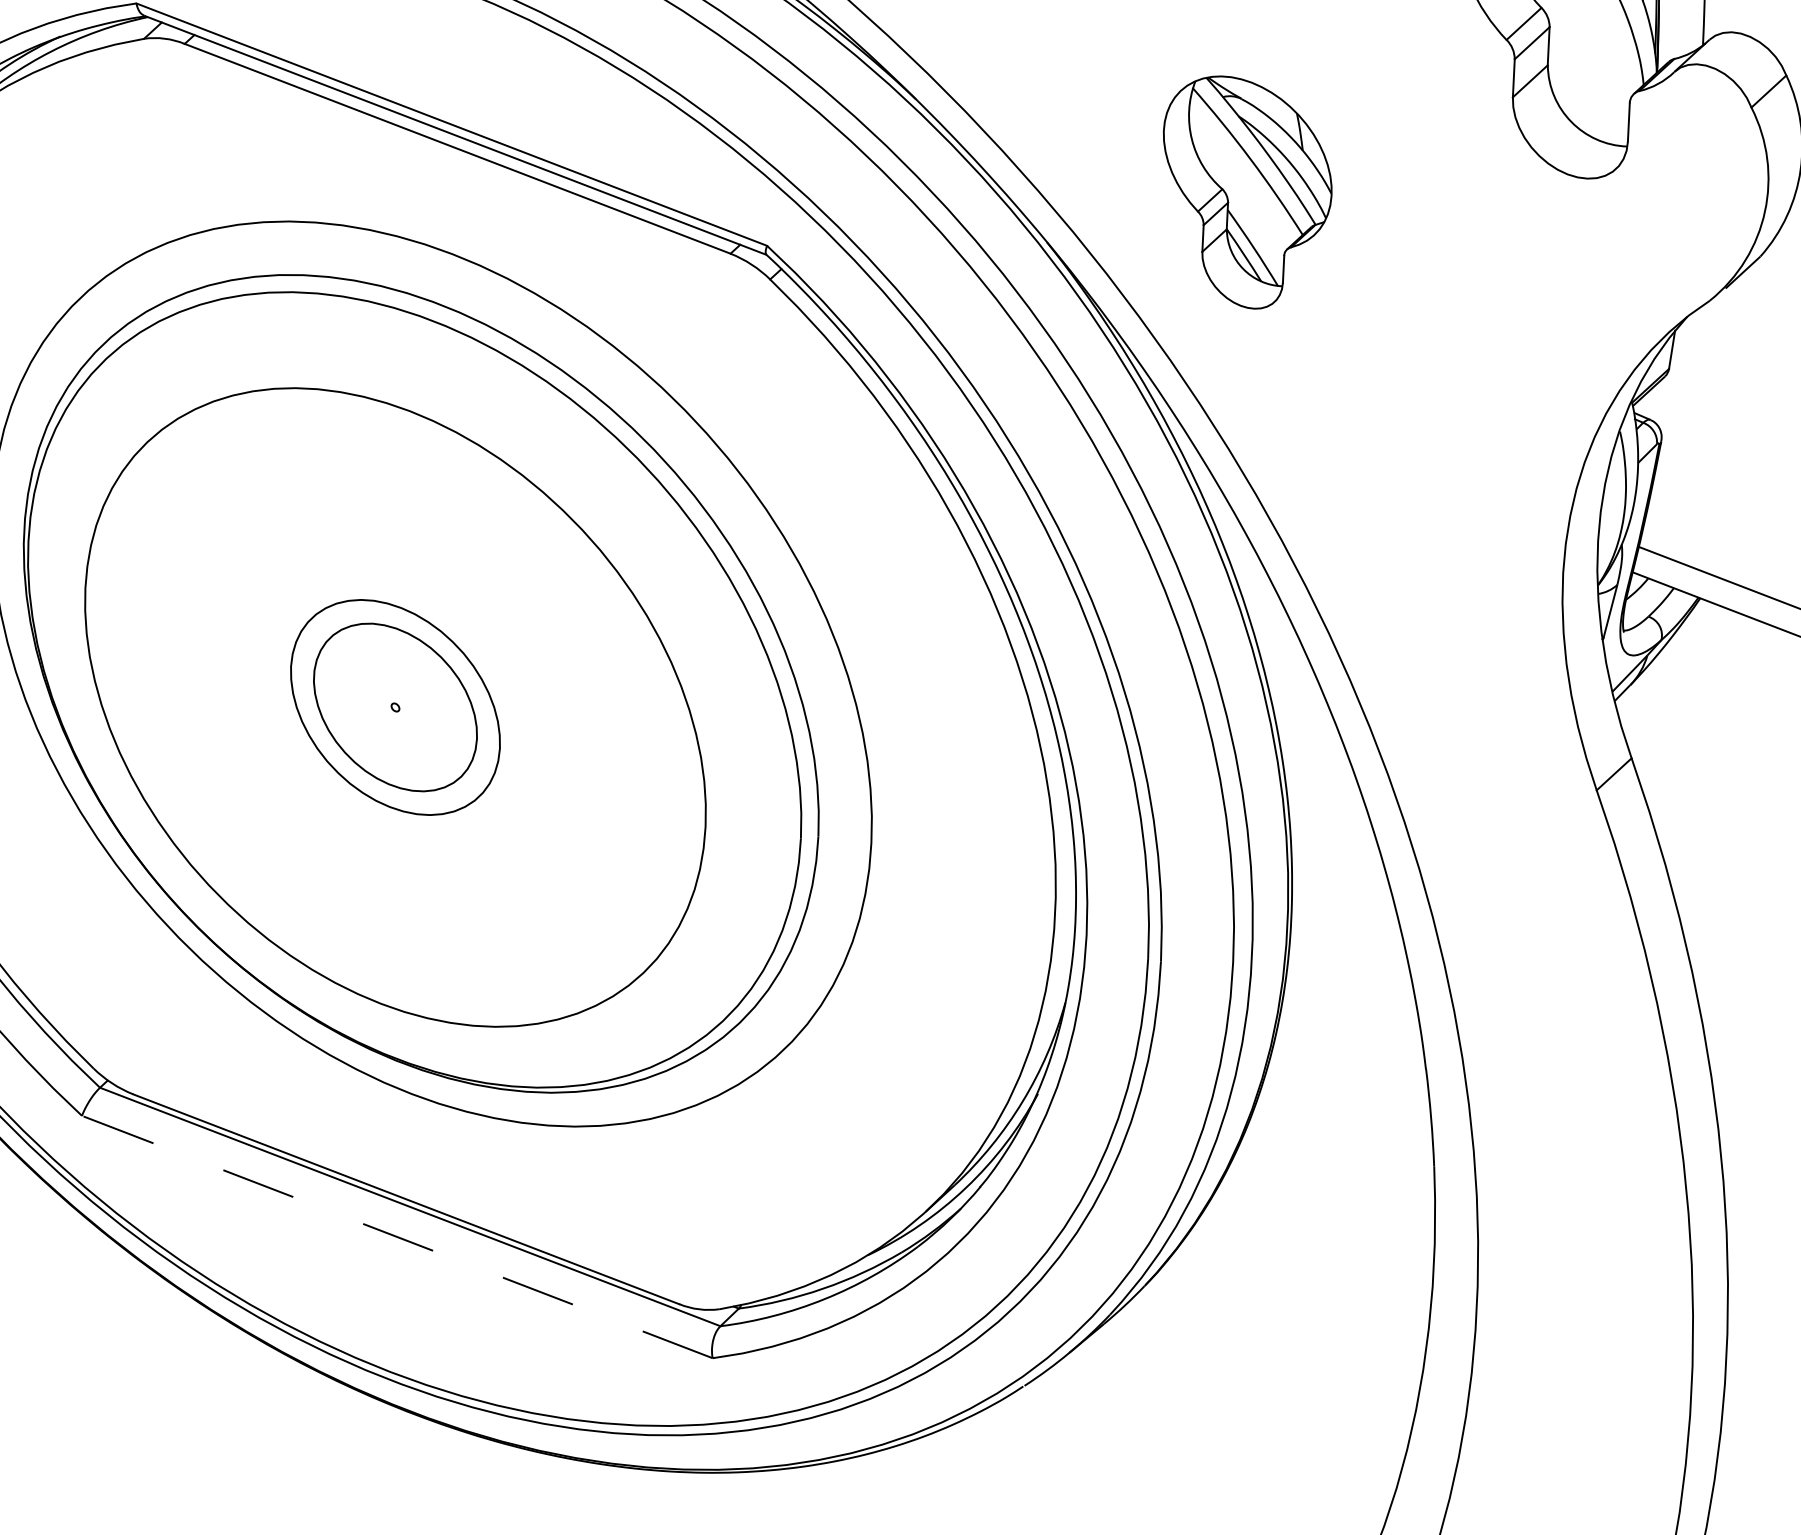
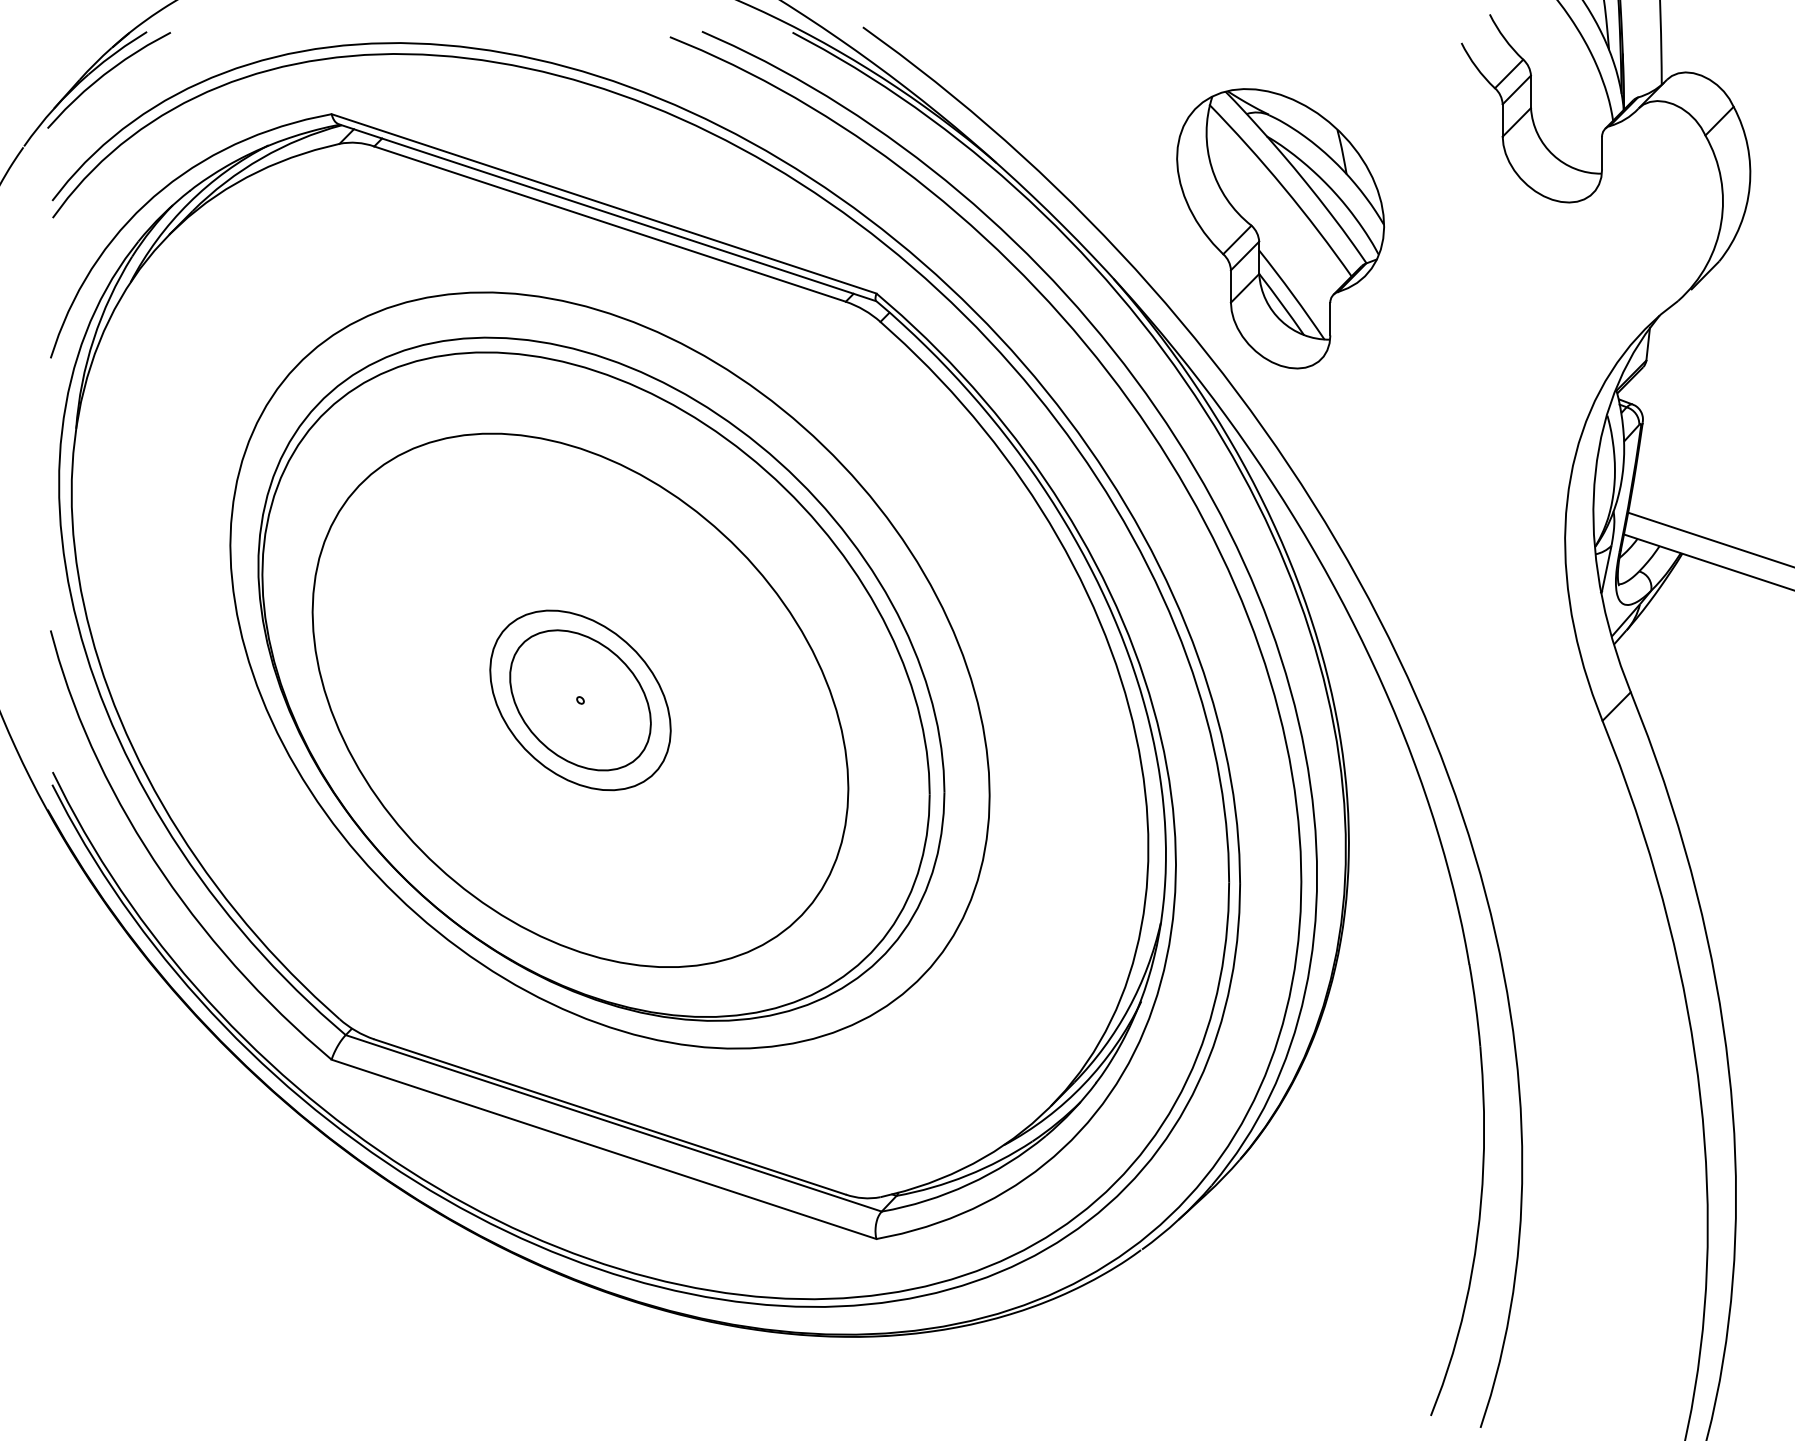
part: (1246, 192) -> (1280, 228), size x1.43
line: (397, 1237) -> (604, 1149), dashed -> solid

